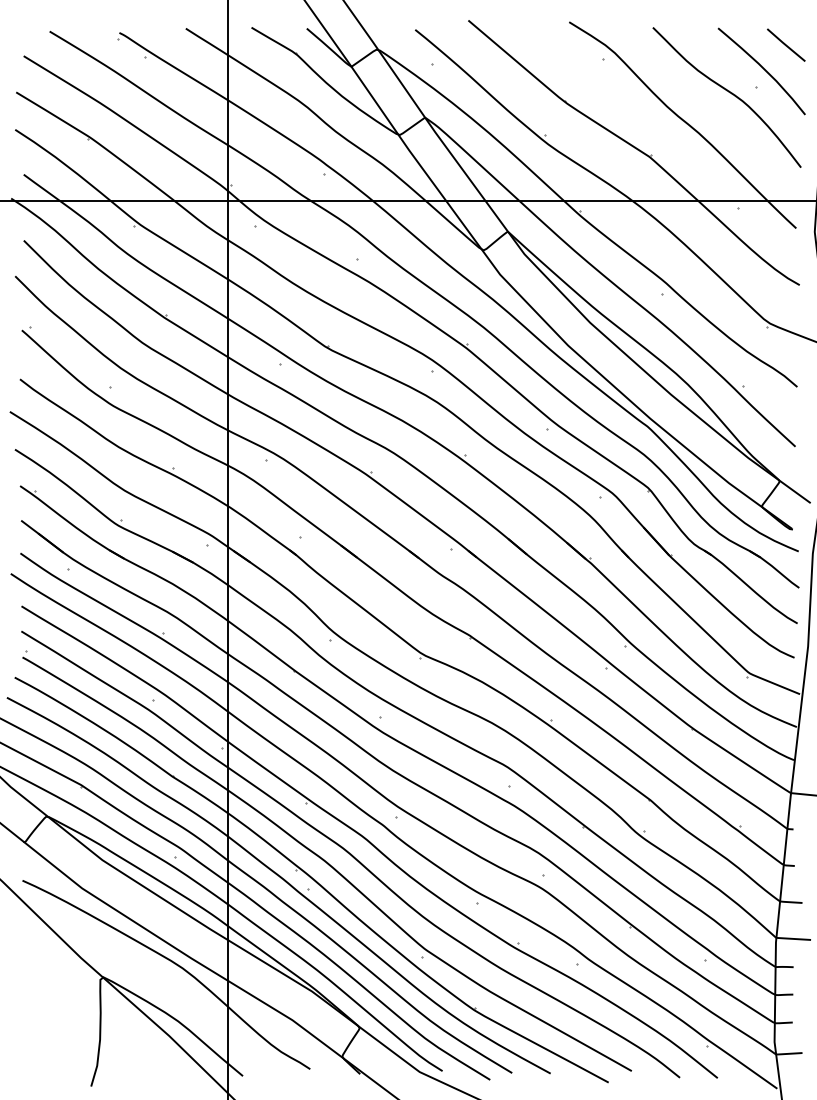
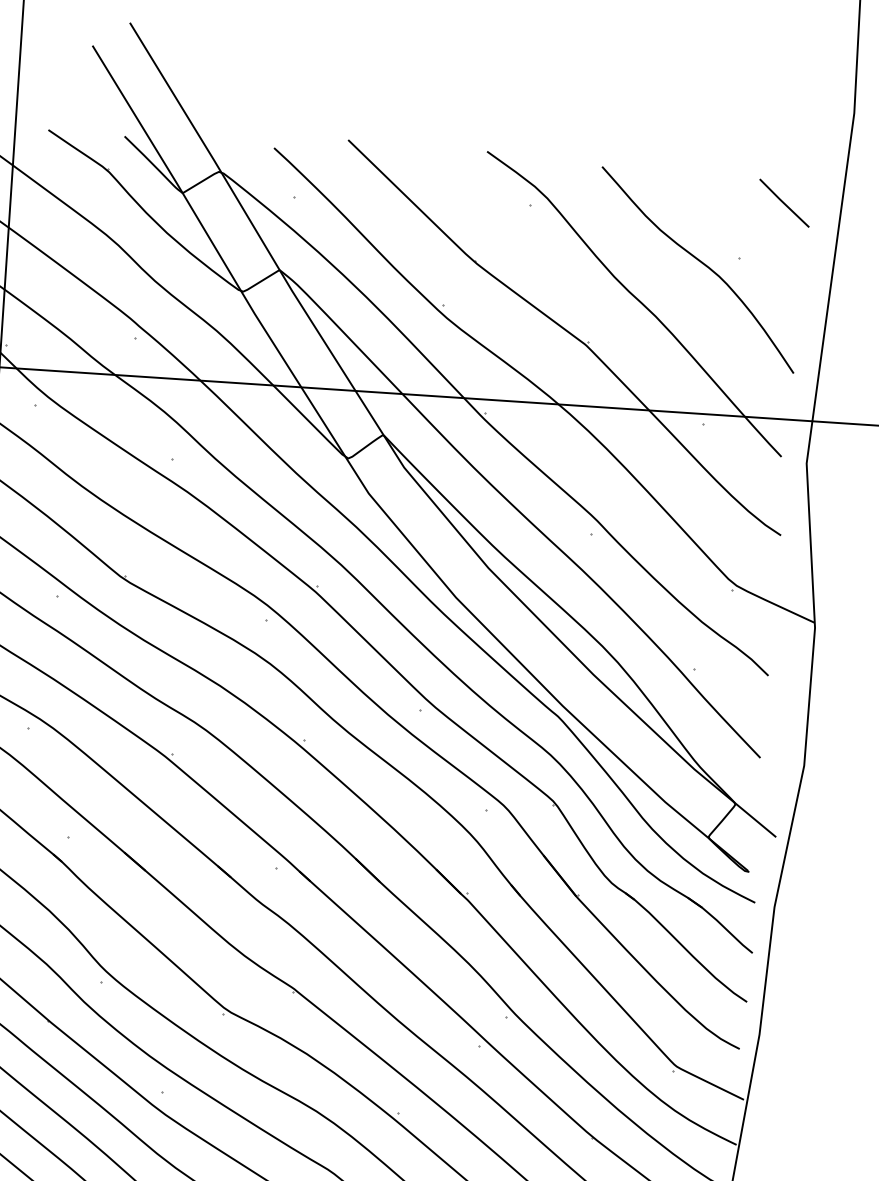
curve: (763, 69) -> (750, 234), removed

